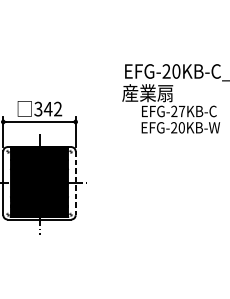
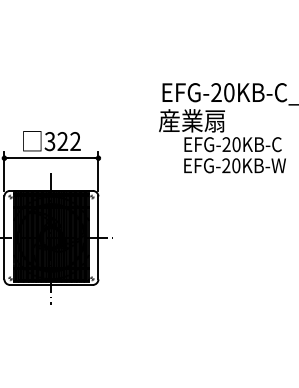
text: (48, 109) -> (62, 141), 342 -> 322
text: (181, 111) -> (236, 144), EFG-27KB-C -> EFG-20KB-C
line: (75, 183) -> (98, 238), dashed -> solid

